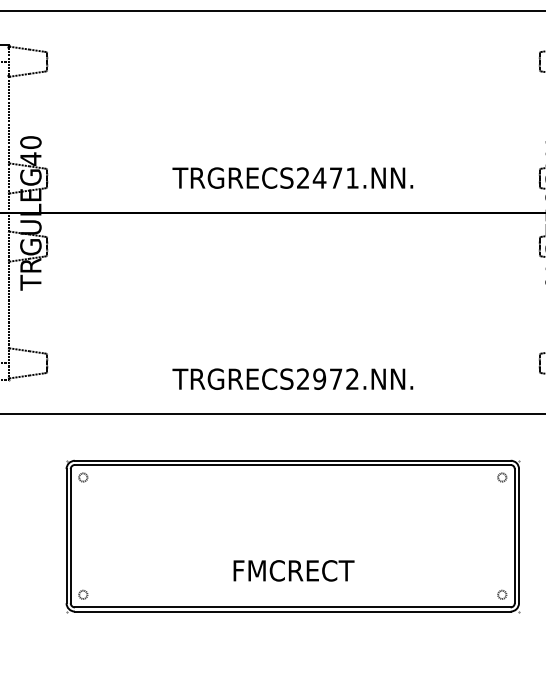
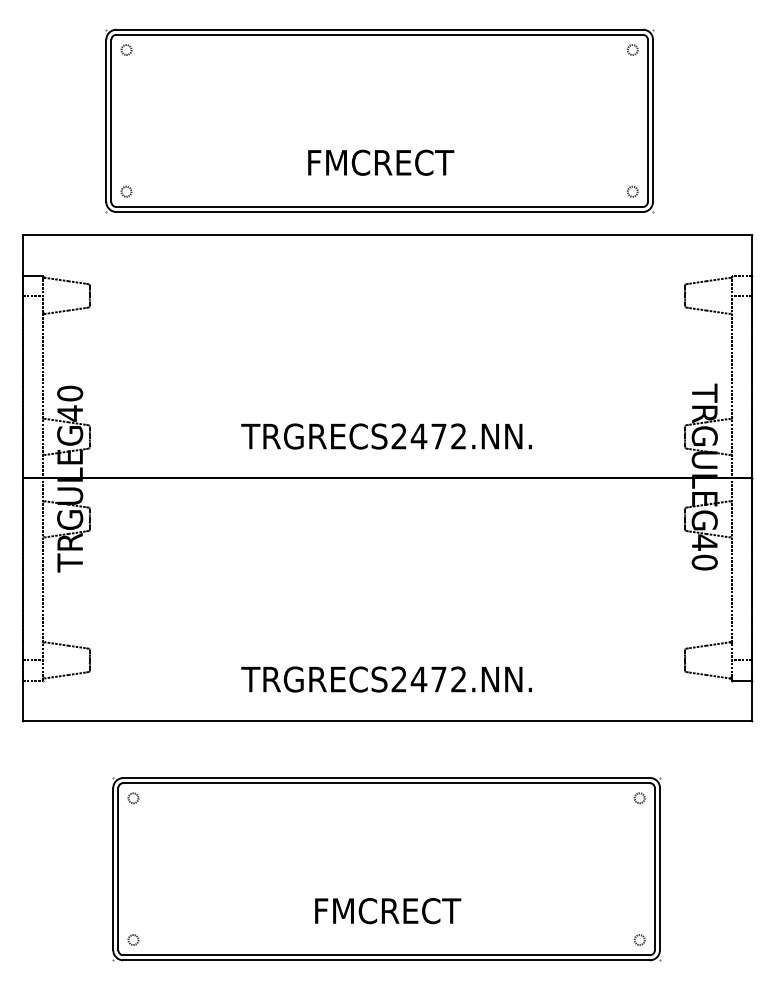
text: (352, 178) -> (458, 436), TRGRECS2471.NN. -> TRGRECS2472.NN.
text: (319, 379) -> (418, 679), TRGRECS2972.NN. -> TRGRECS2472.NN.

